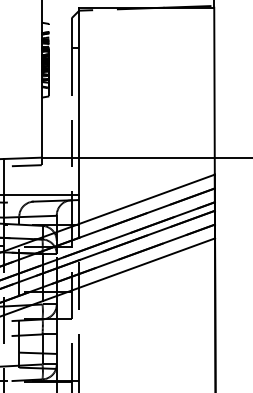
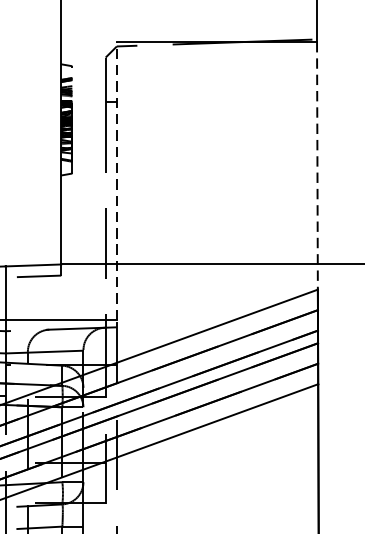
line: (214, 91) -> (317, 166), solid -> dashed
line: (79, 101) -> (117, 181), solid -> dashed

